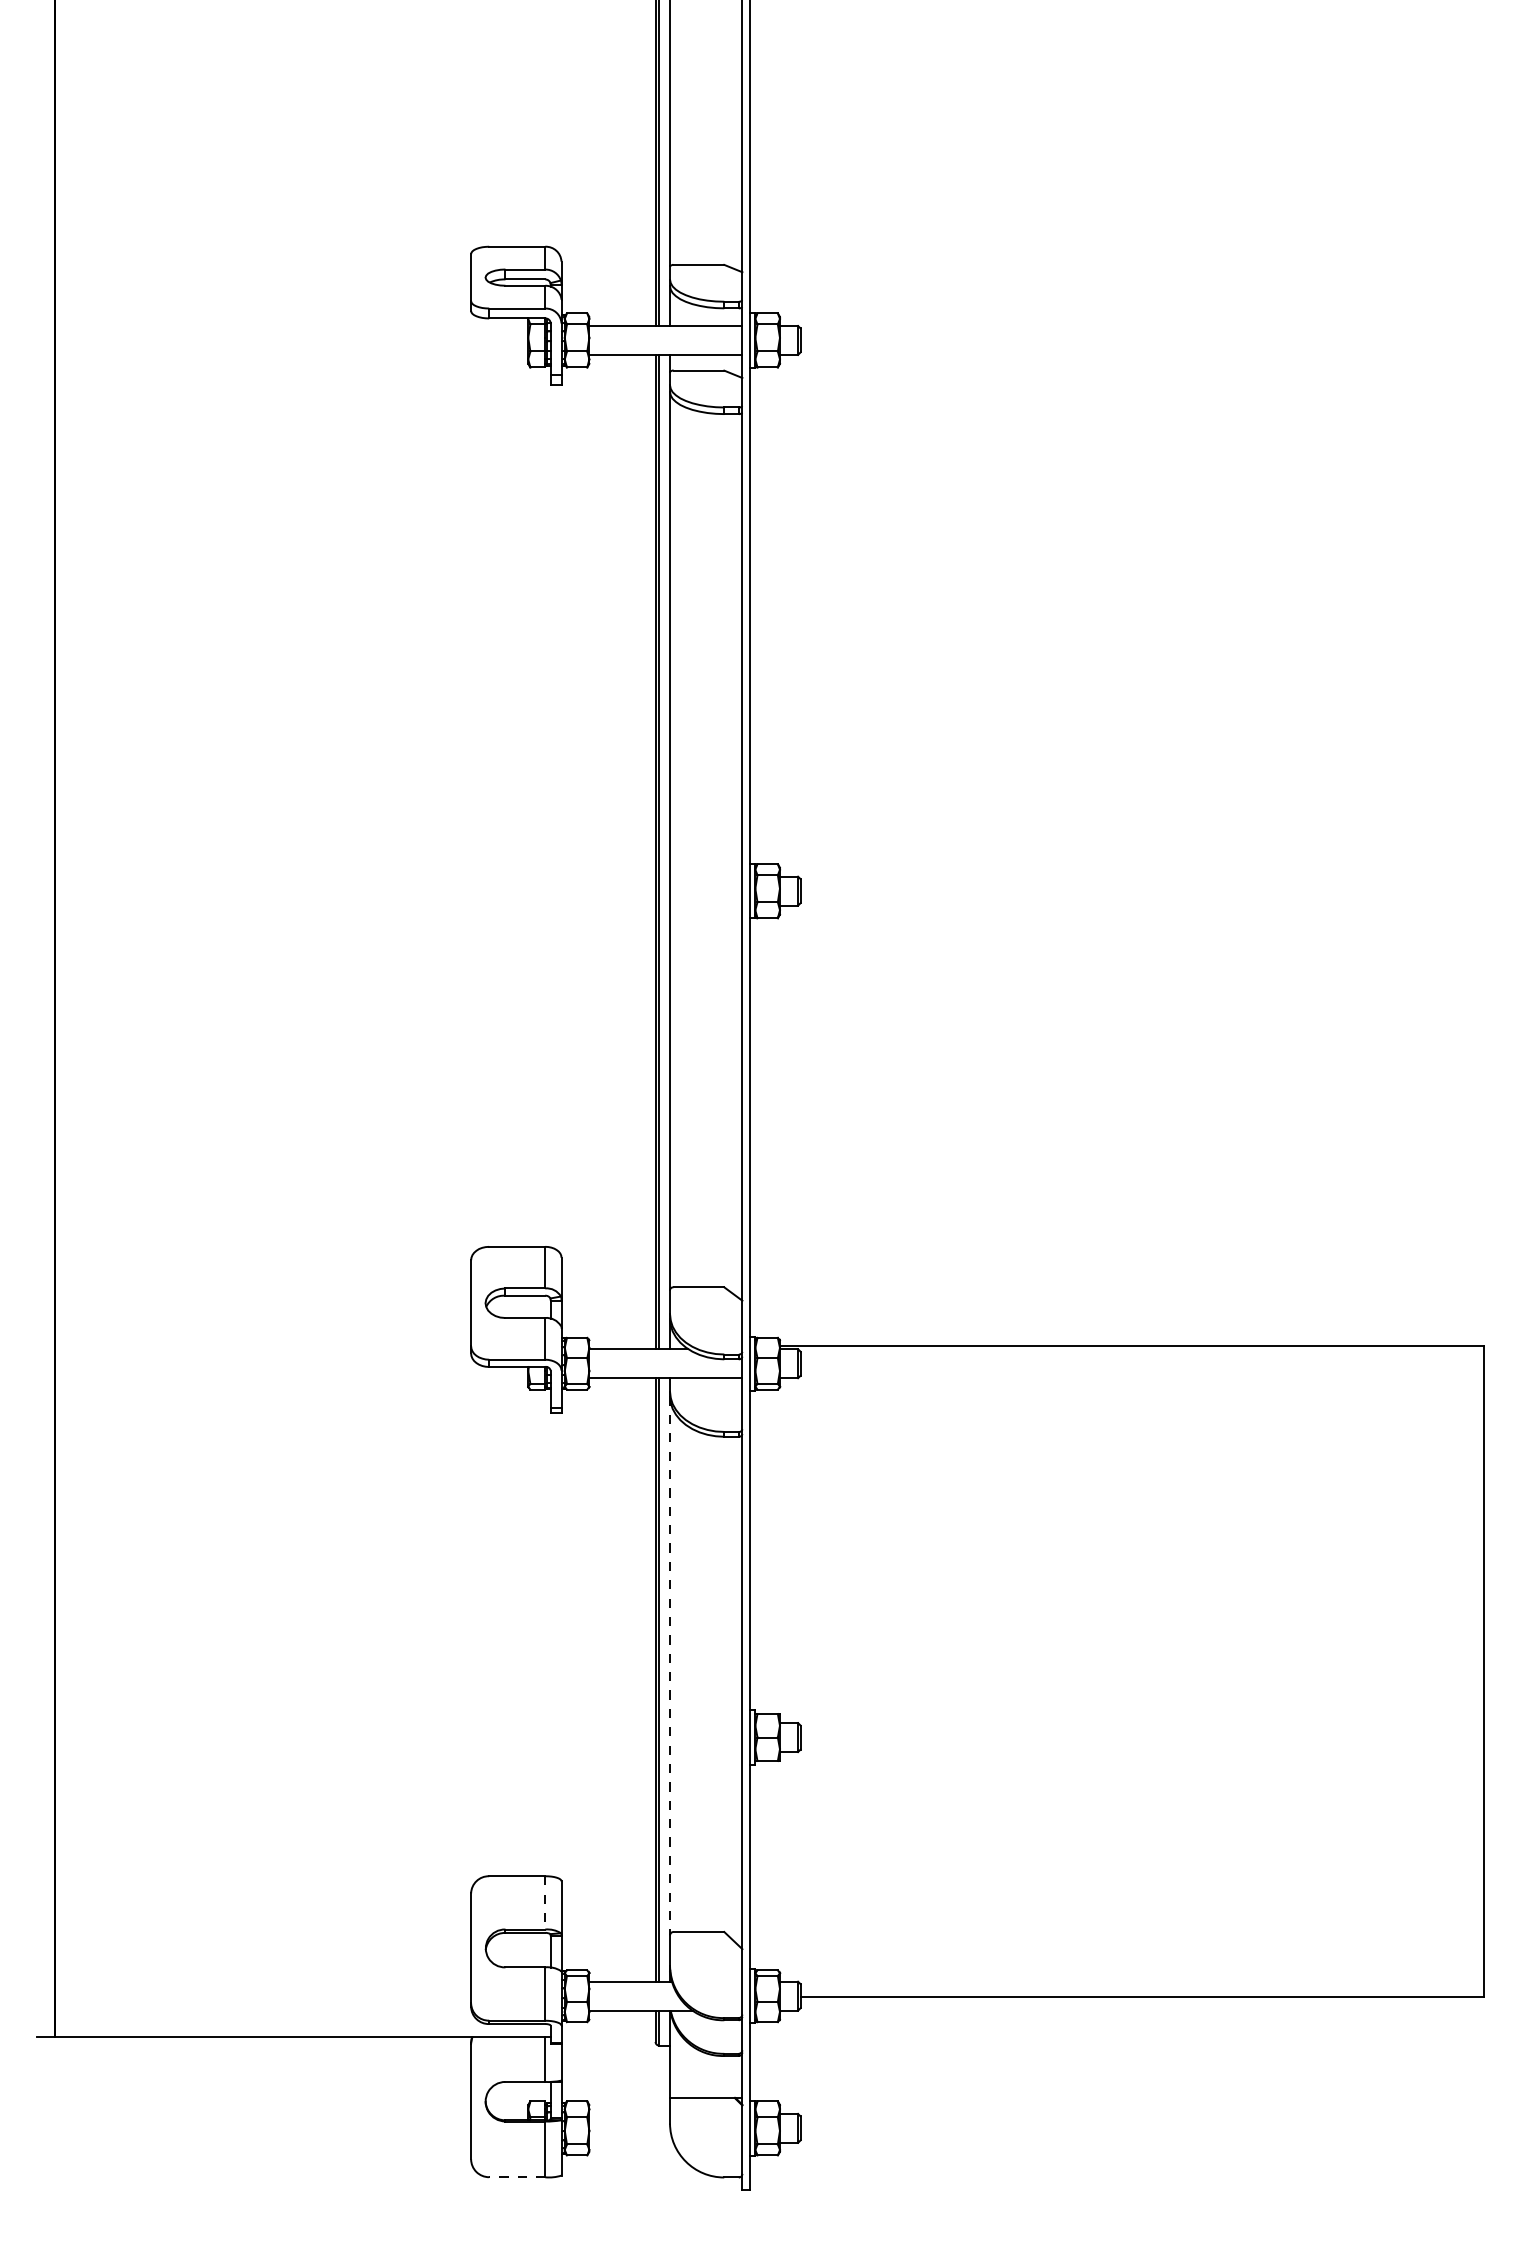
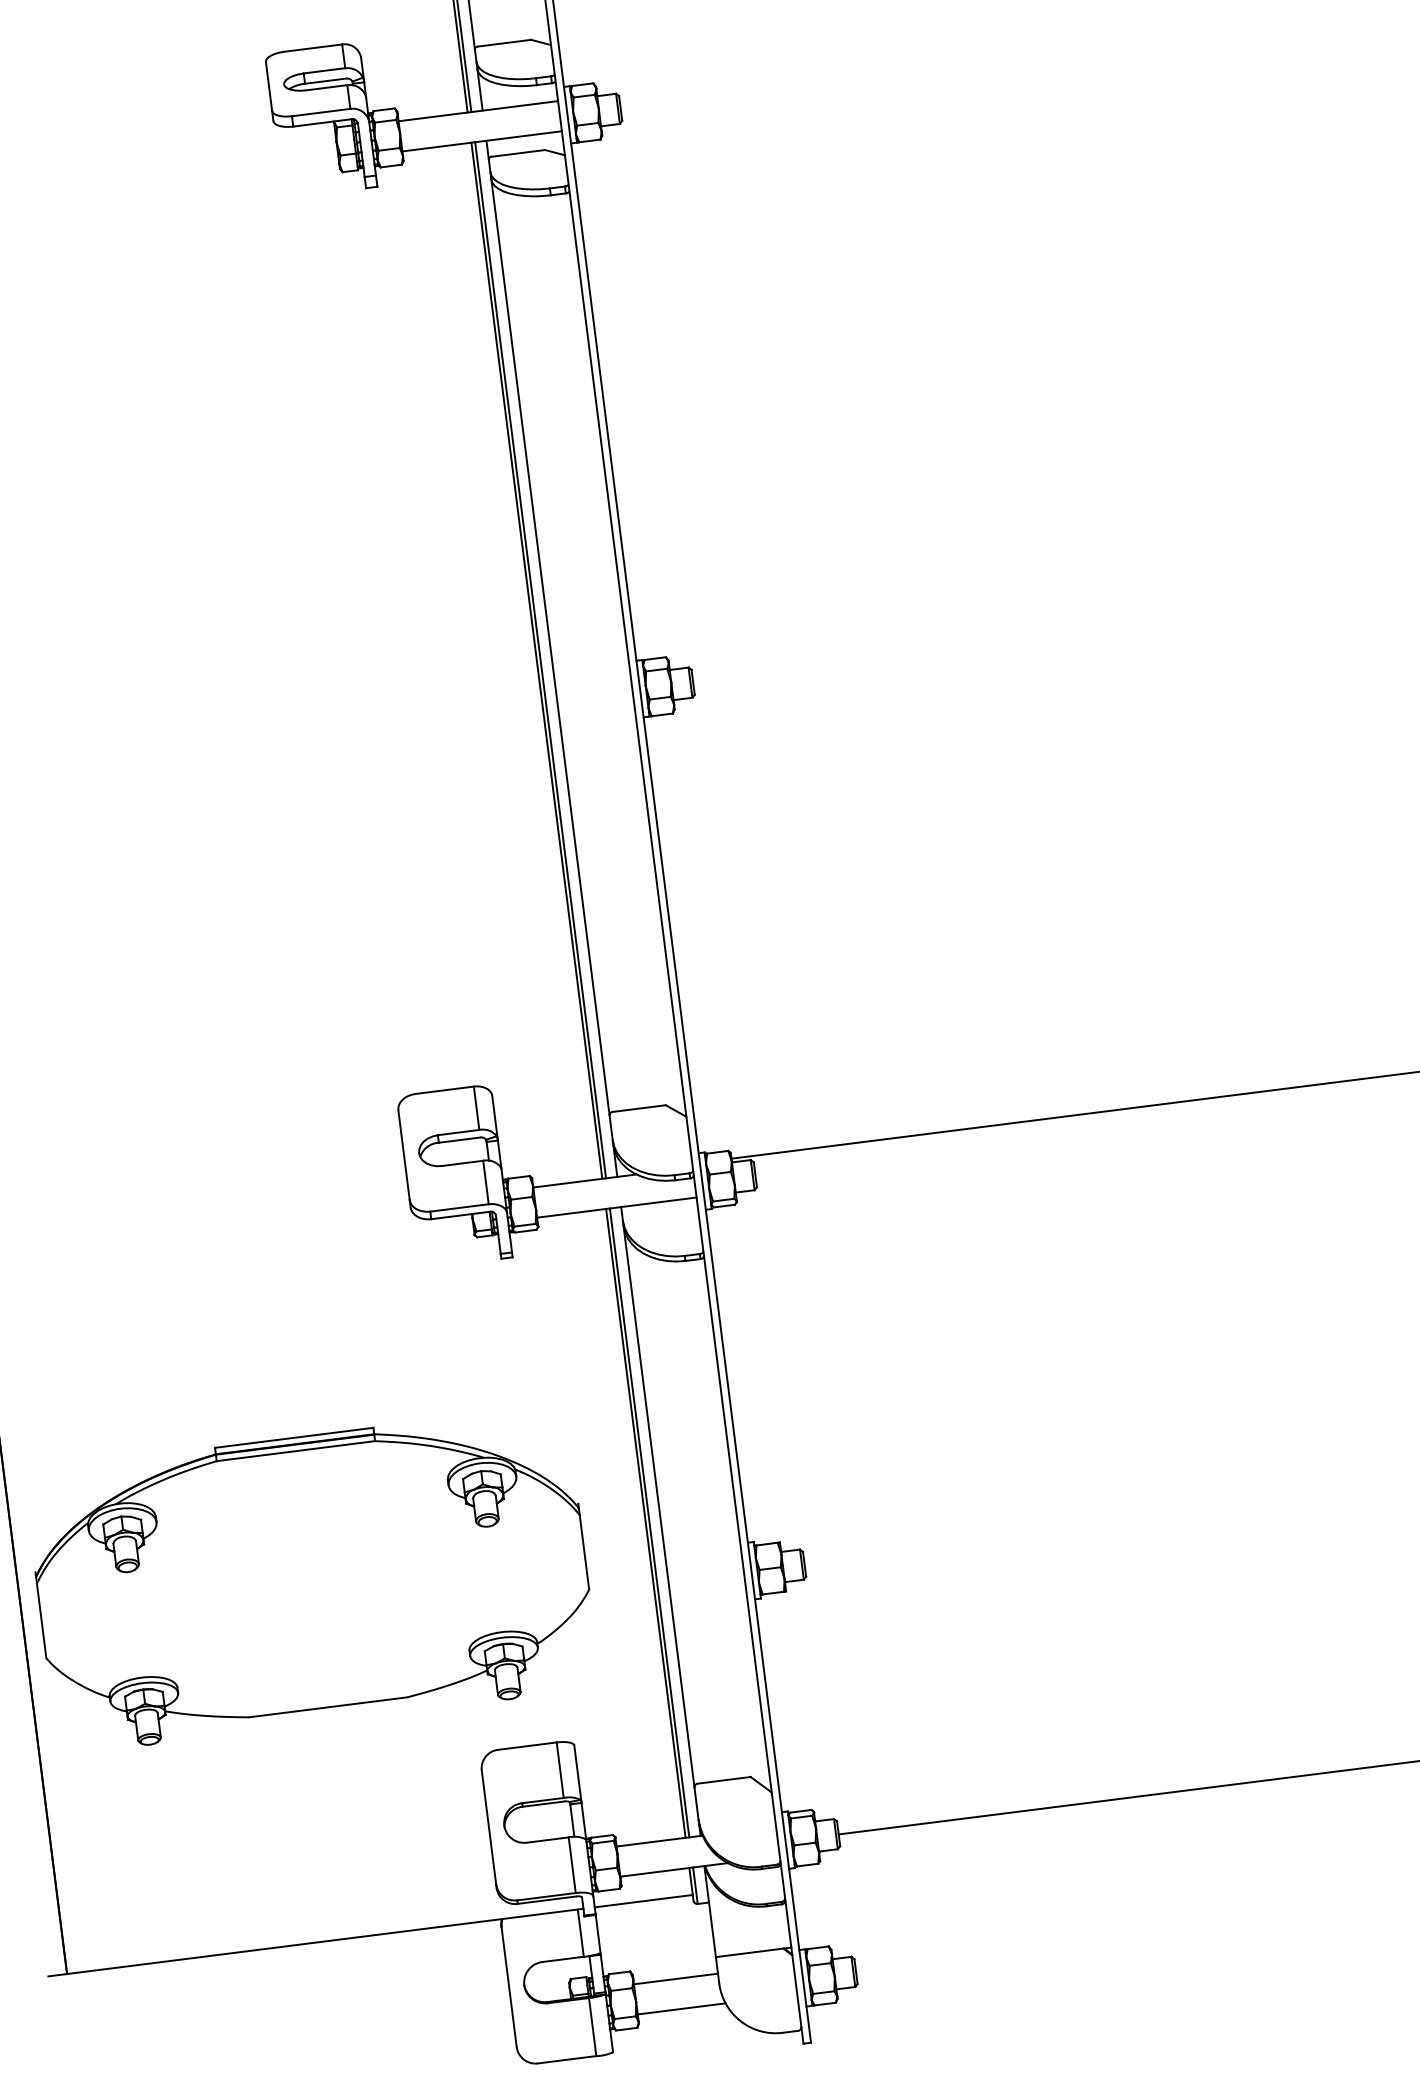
line: (670, 1666) -> (659, 1507), dashed -> solid
part: (333, 1693) -> (312, 1579), added
line: (545, 1902) -> (560, 1769), dashed -> solid
line: (608, 2036) -> (643, 1901), added
line: (629, 2113) -> (675, 1978), added
line: (631, 2142) -> (681, 2008), added
line: (516, 2177) -> (566, 2060), dashed -> solid

